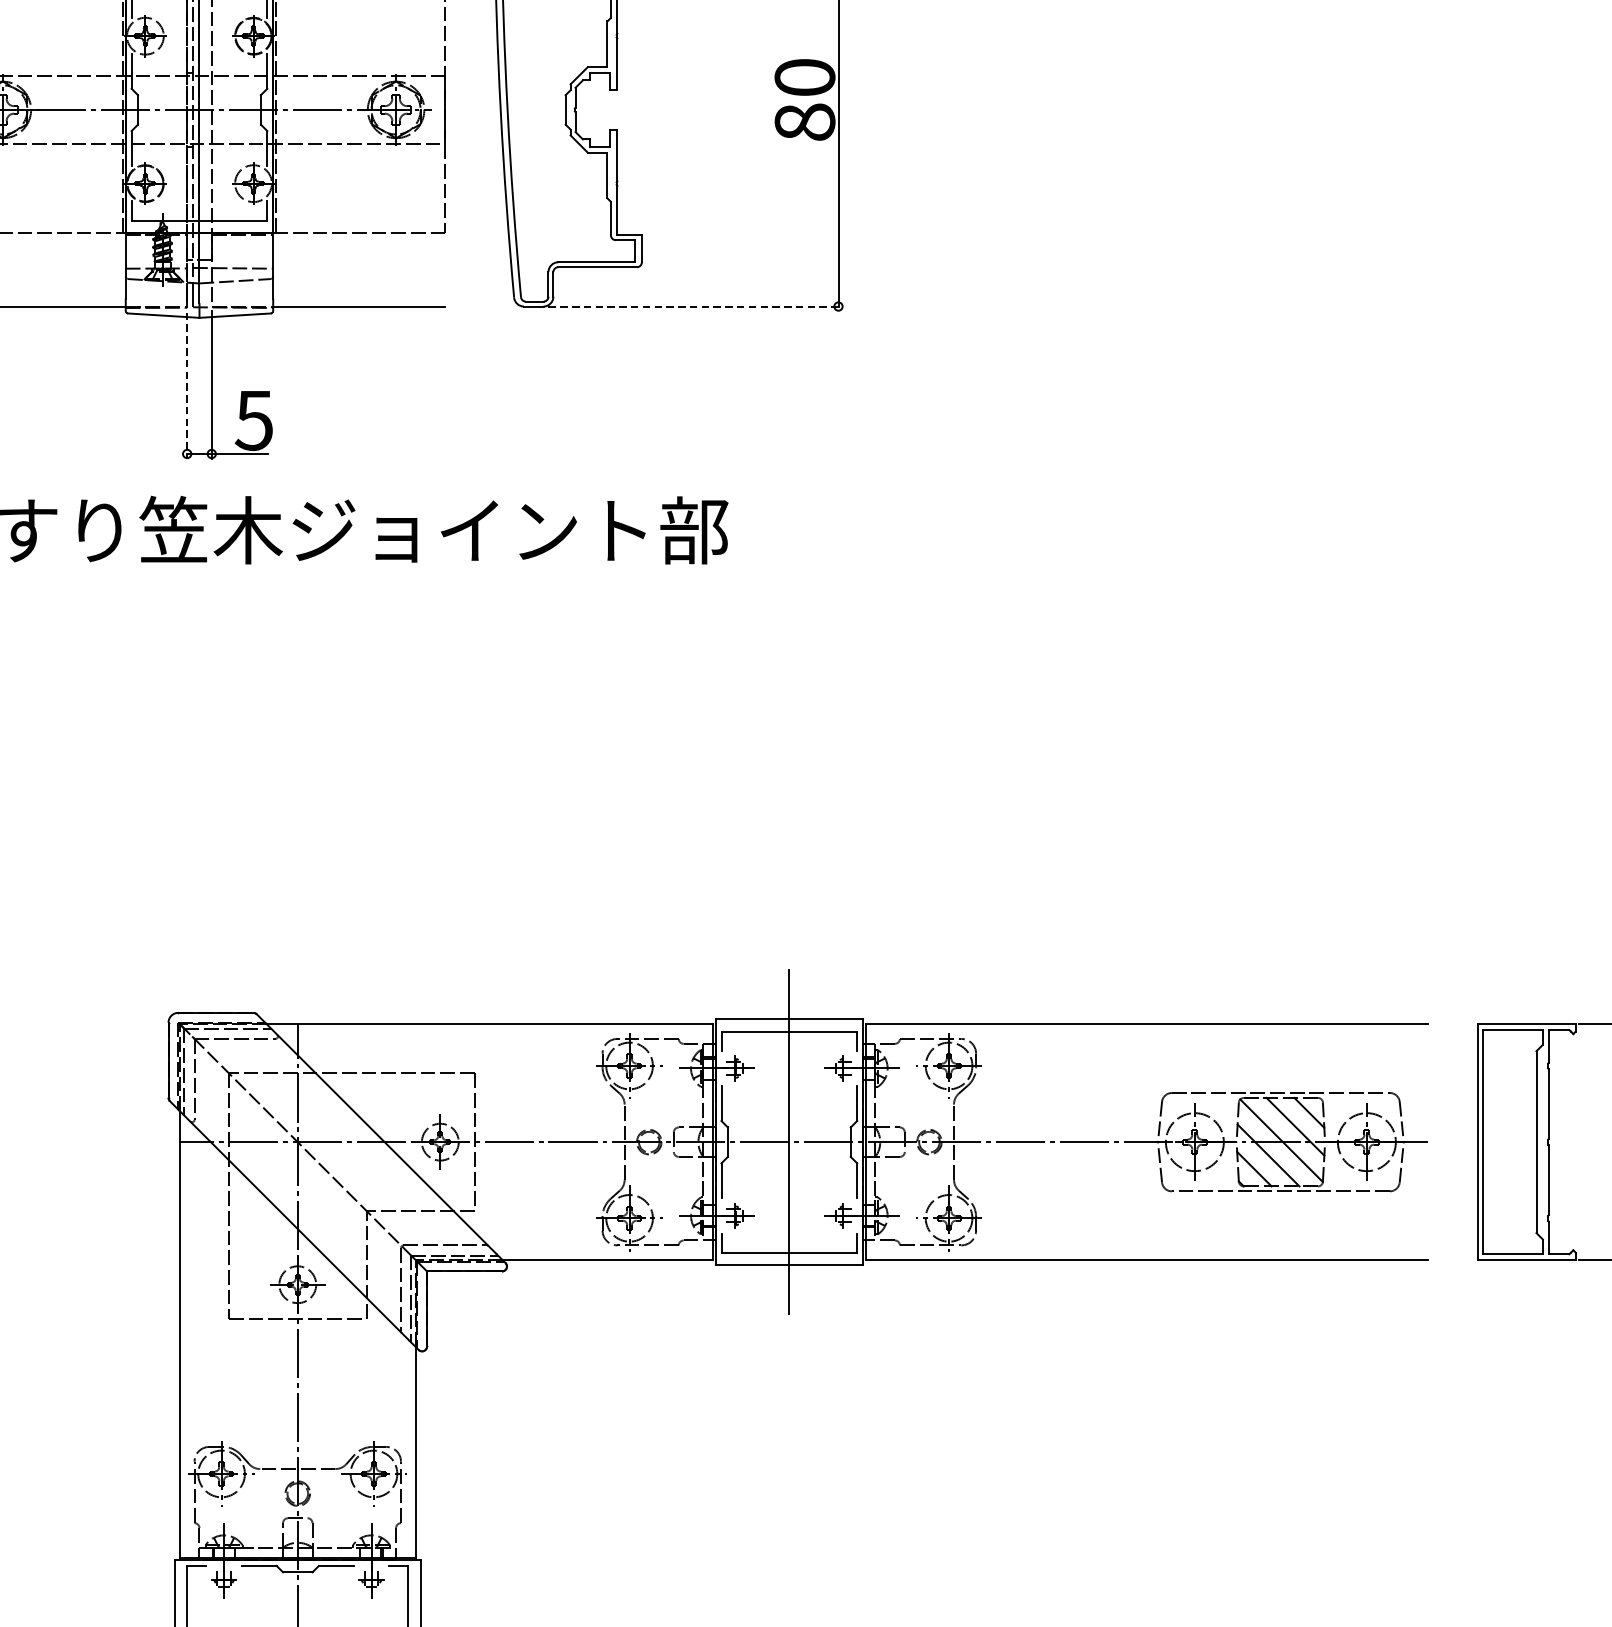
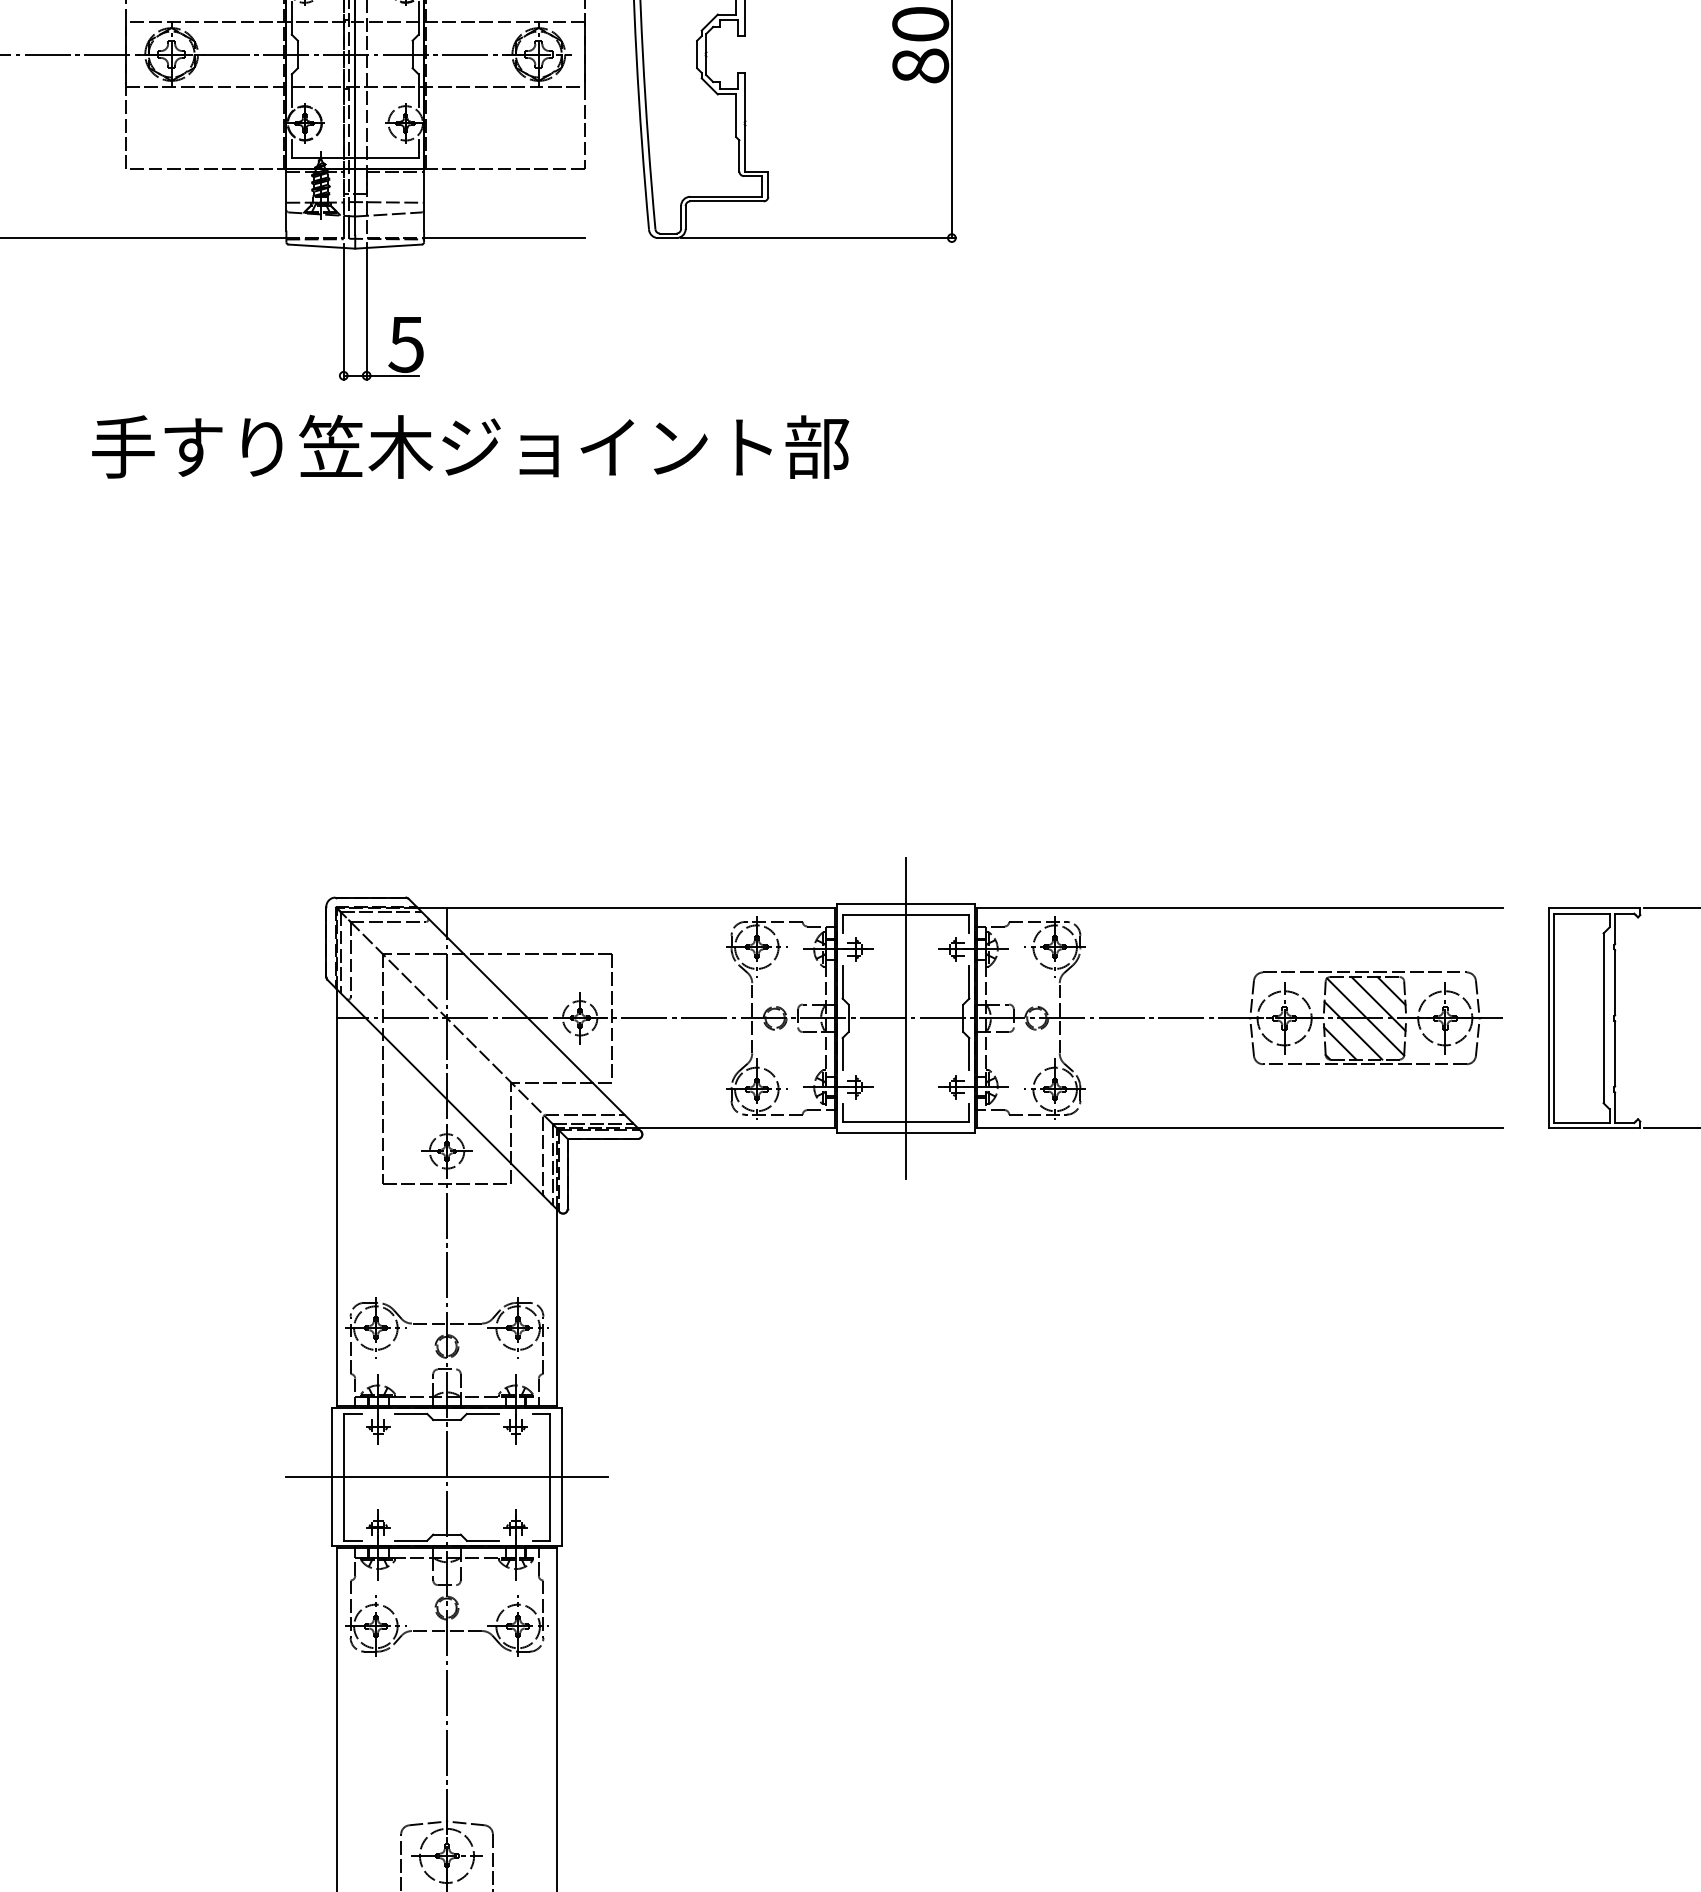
line: (695, 306) -> (818, 238), dashed -> solid
line: (186, 386) -> (343, 312), dashed -> solid

